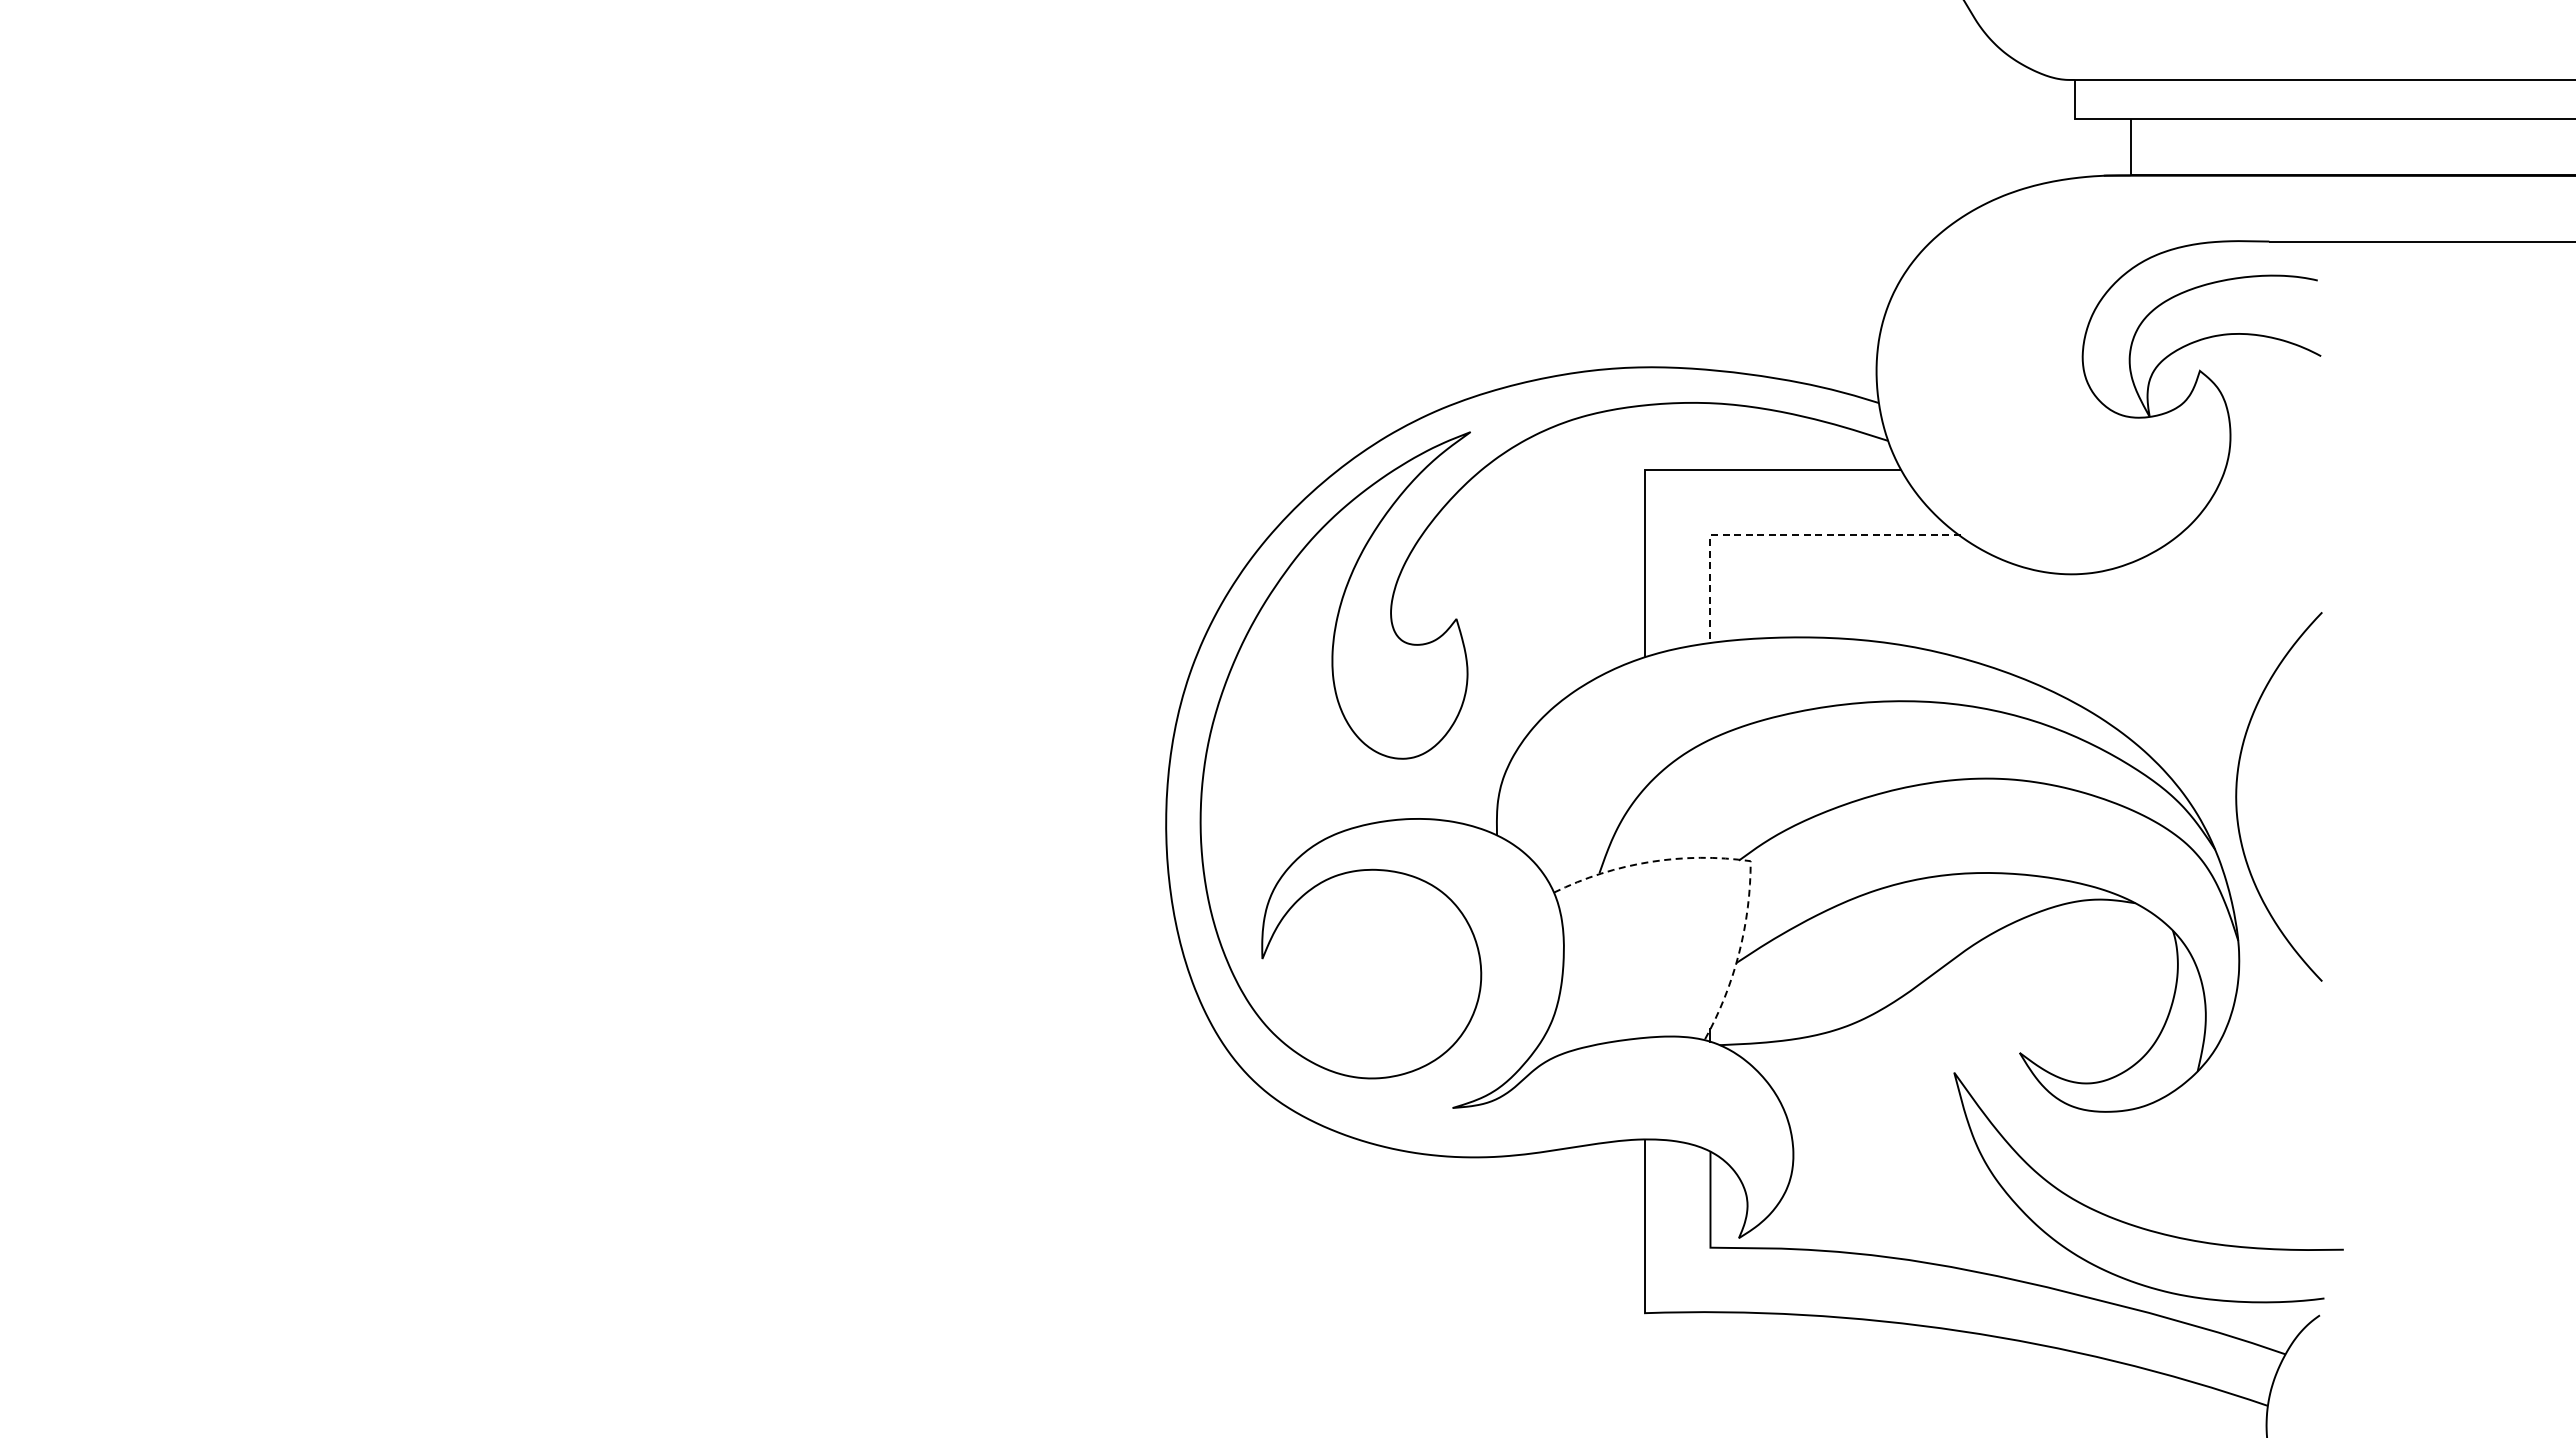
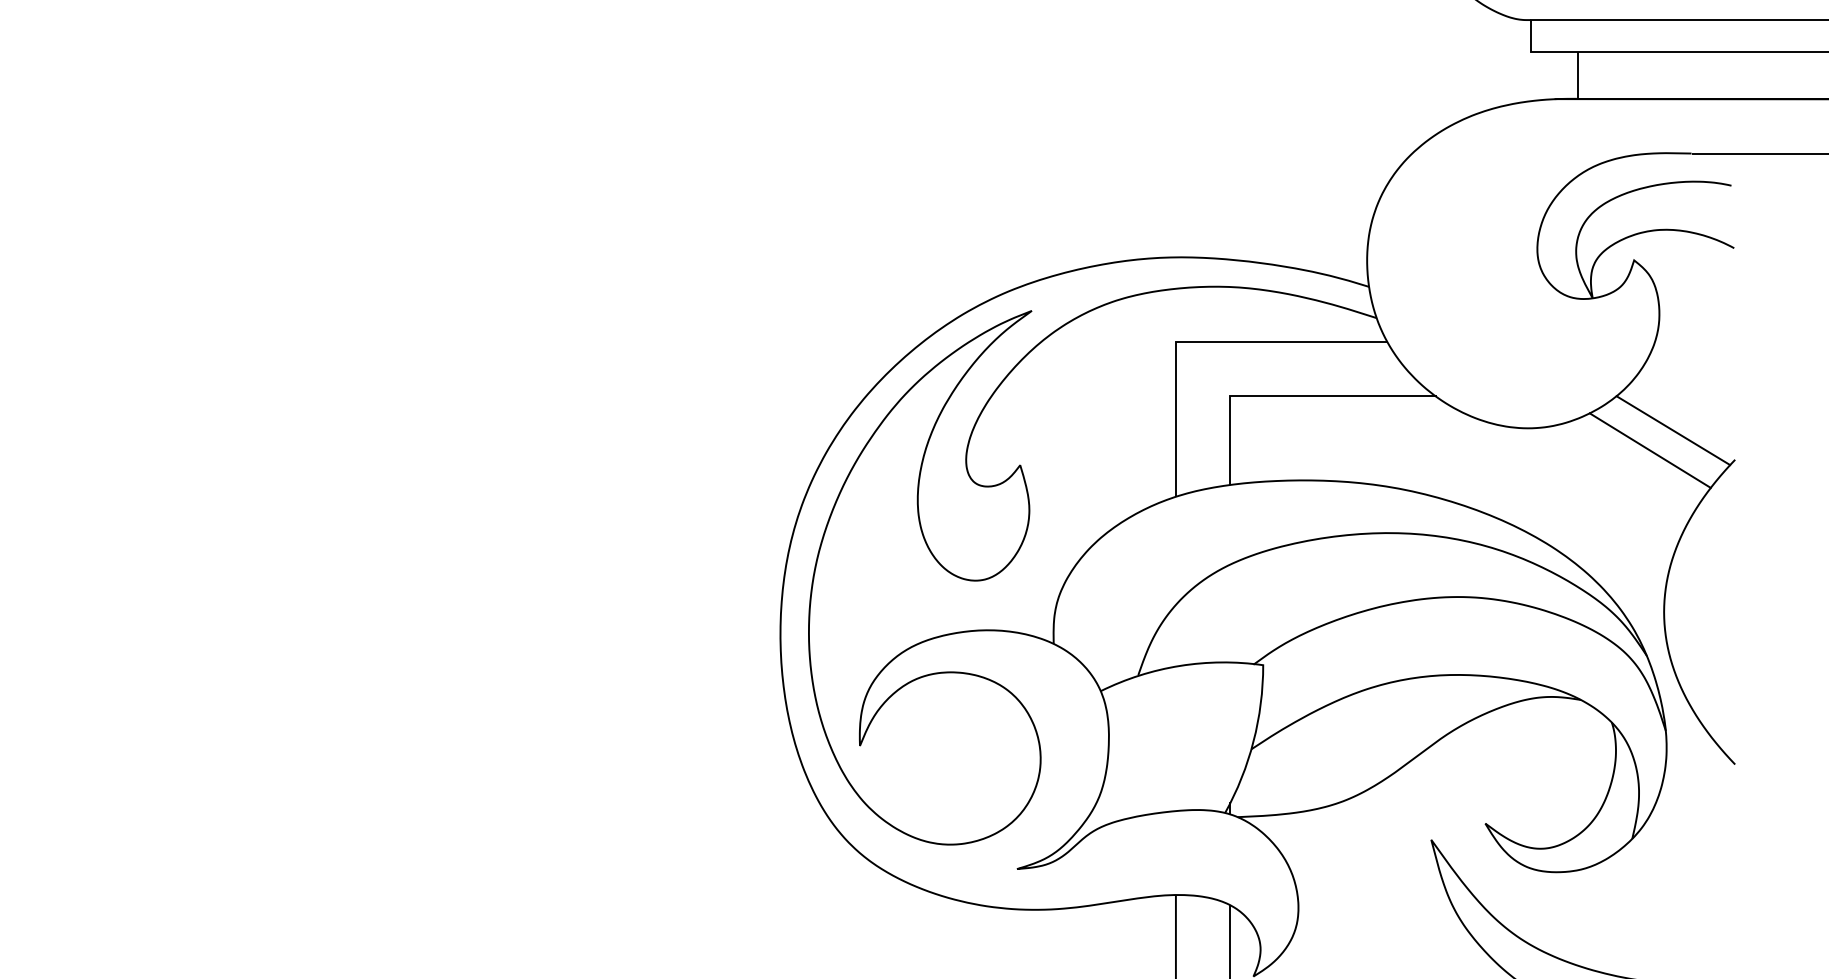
line: (1781, 535) -> (1288, 396), dashed -> solid
line: (2247, 576) -> (1673, 430), added
line: (2219, 601) -> (1650, 450), added
line: (1743, 860) -> (1257, 664), dashed -> solid

